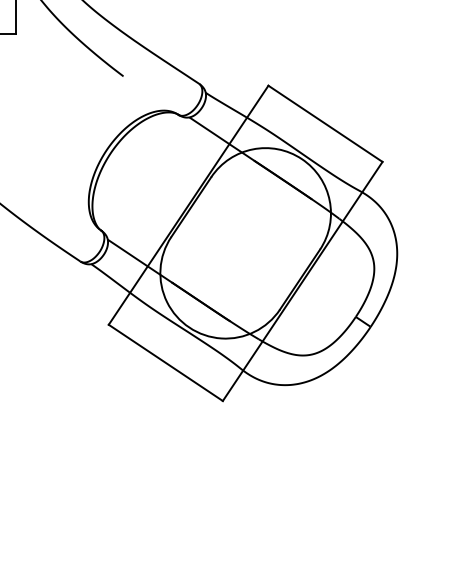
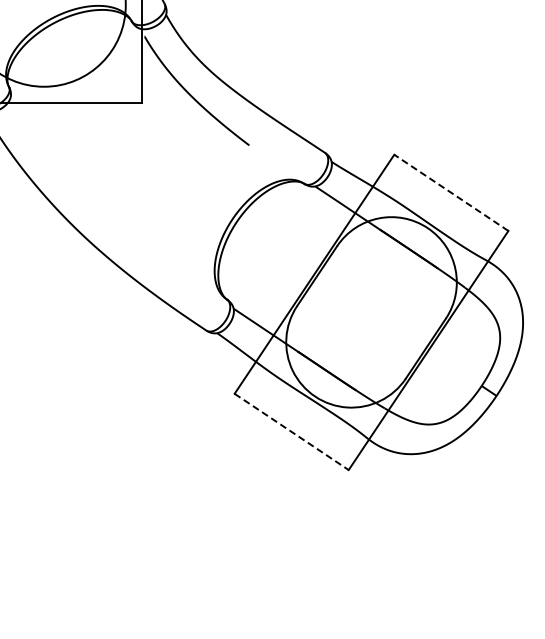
line: (325, 123) -> (451, 192), solid -> dashed
line: (165, 362) -> (291, 431), solid -> dashed

